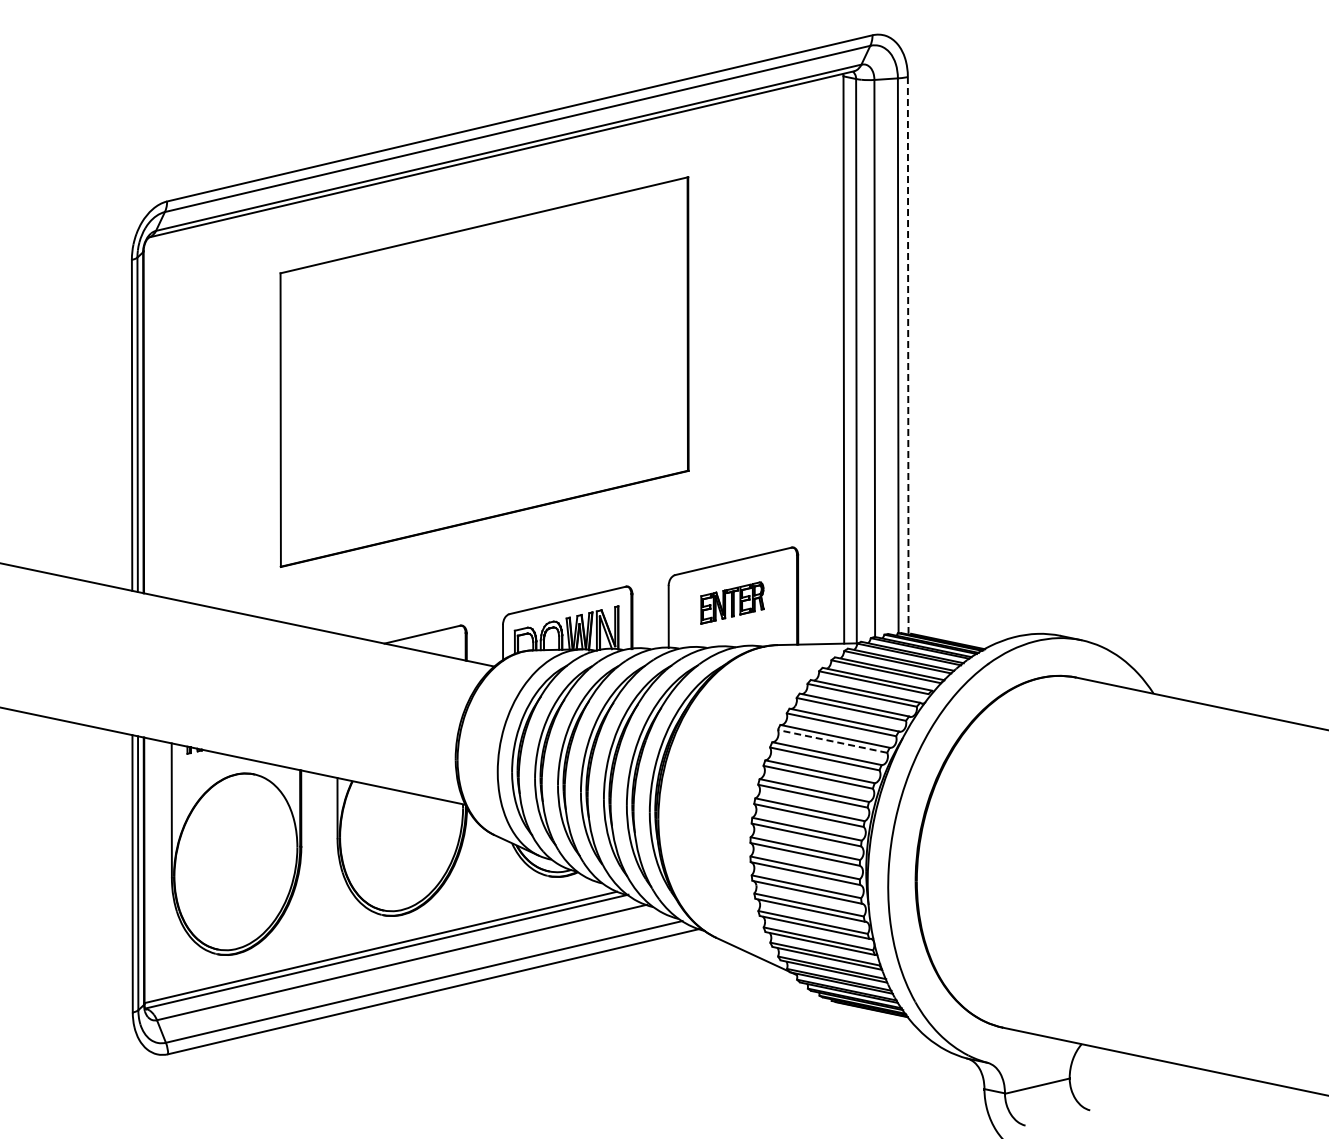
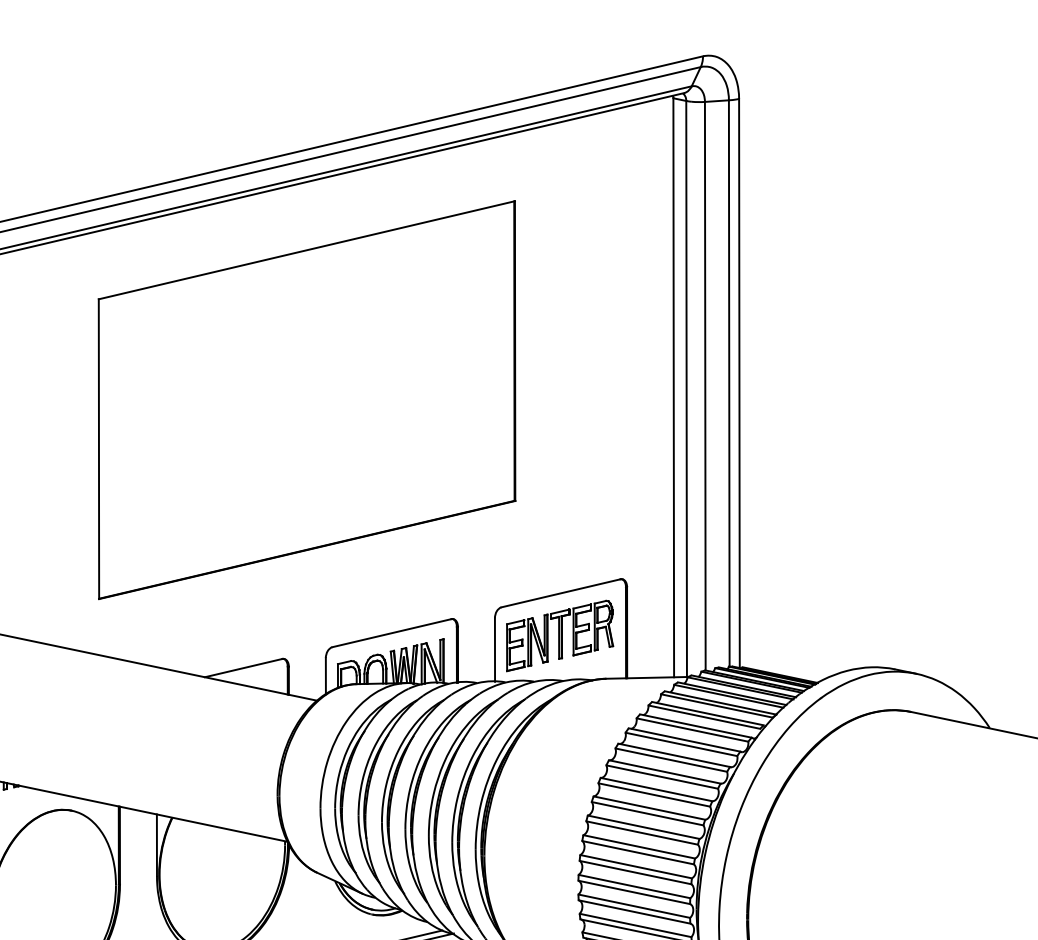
line: (908, 355) -> (739, 383), dashed -> solid
part: (732, 602) -> (560, 635), size x1.67
line: (832, 741) -> (662, 777), dashed -> solid

